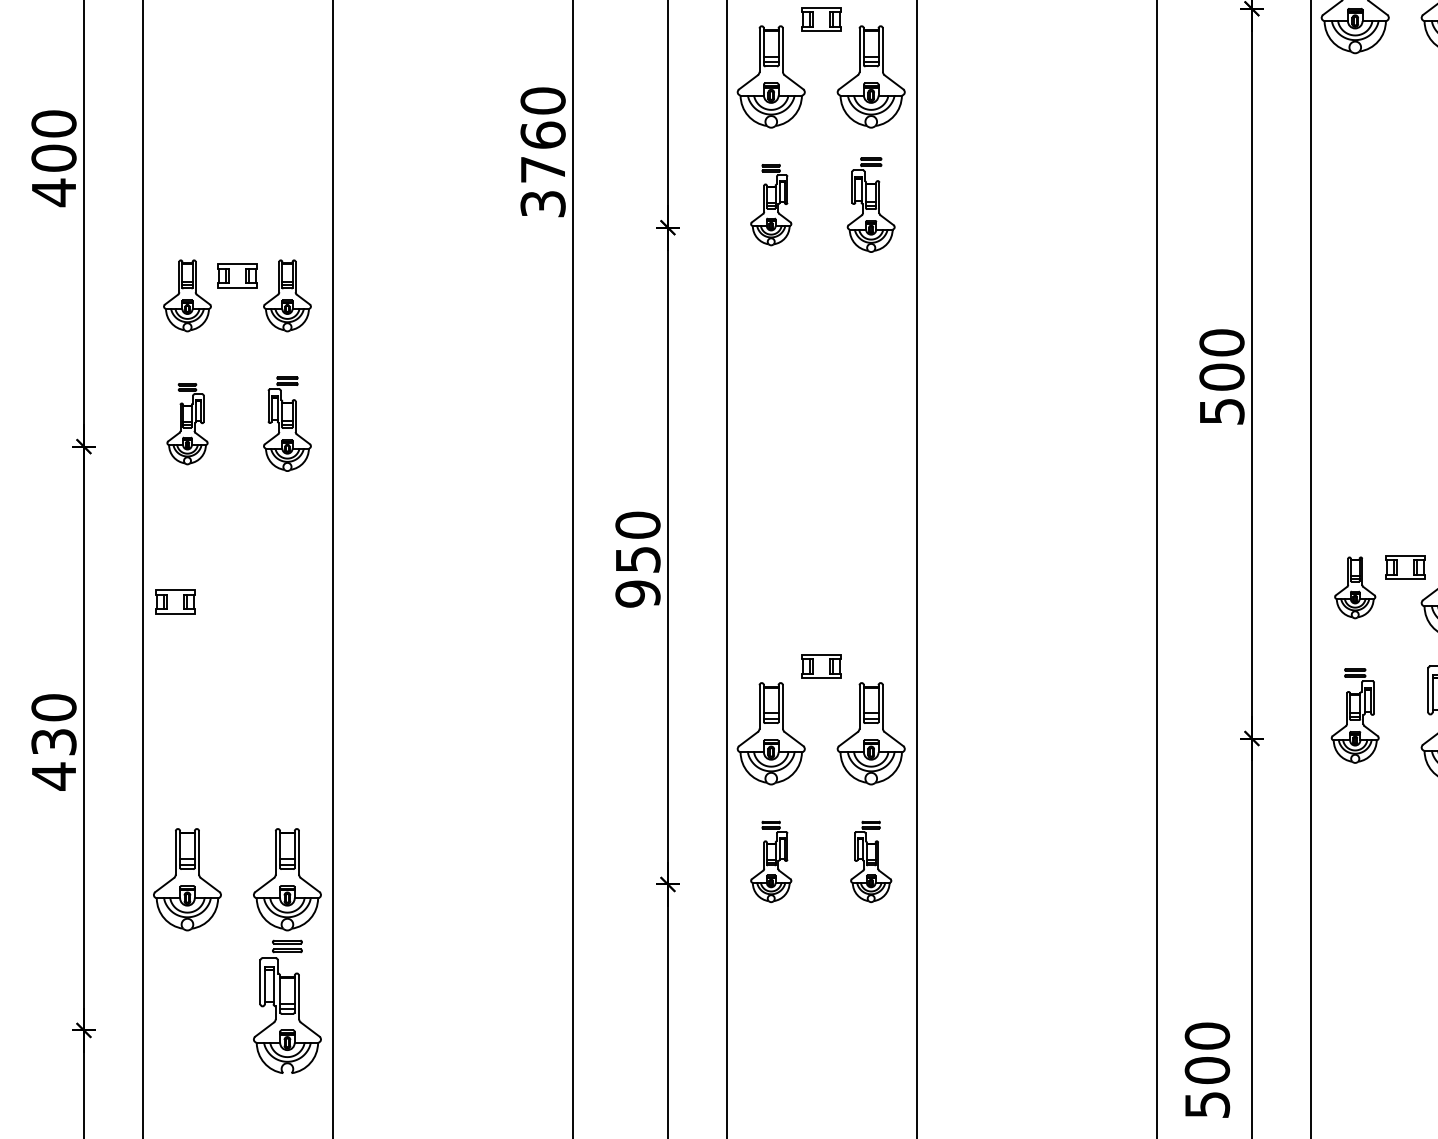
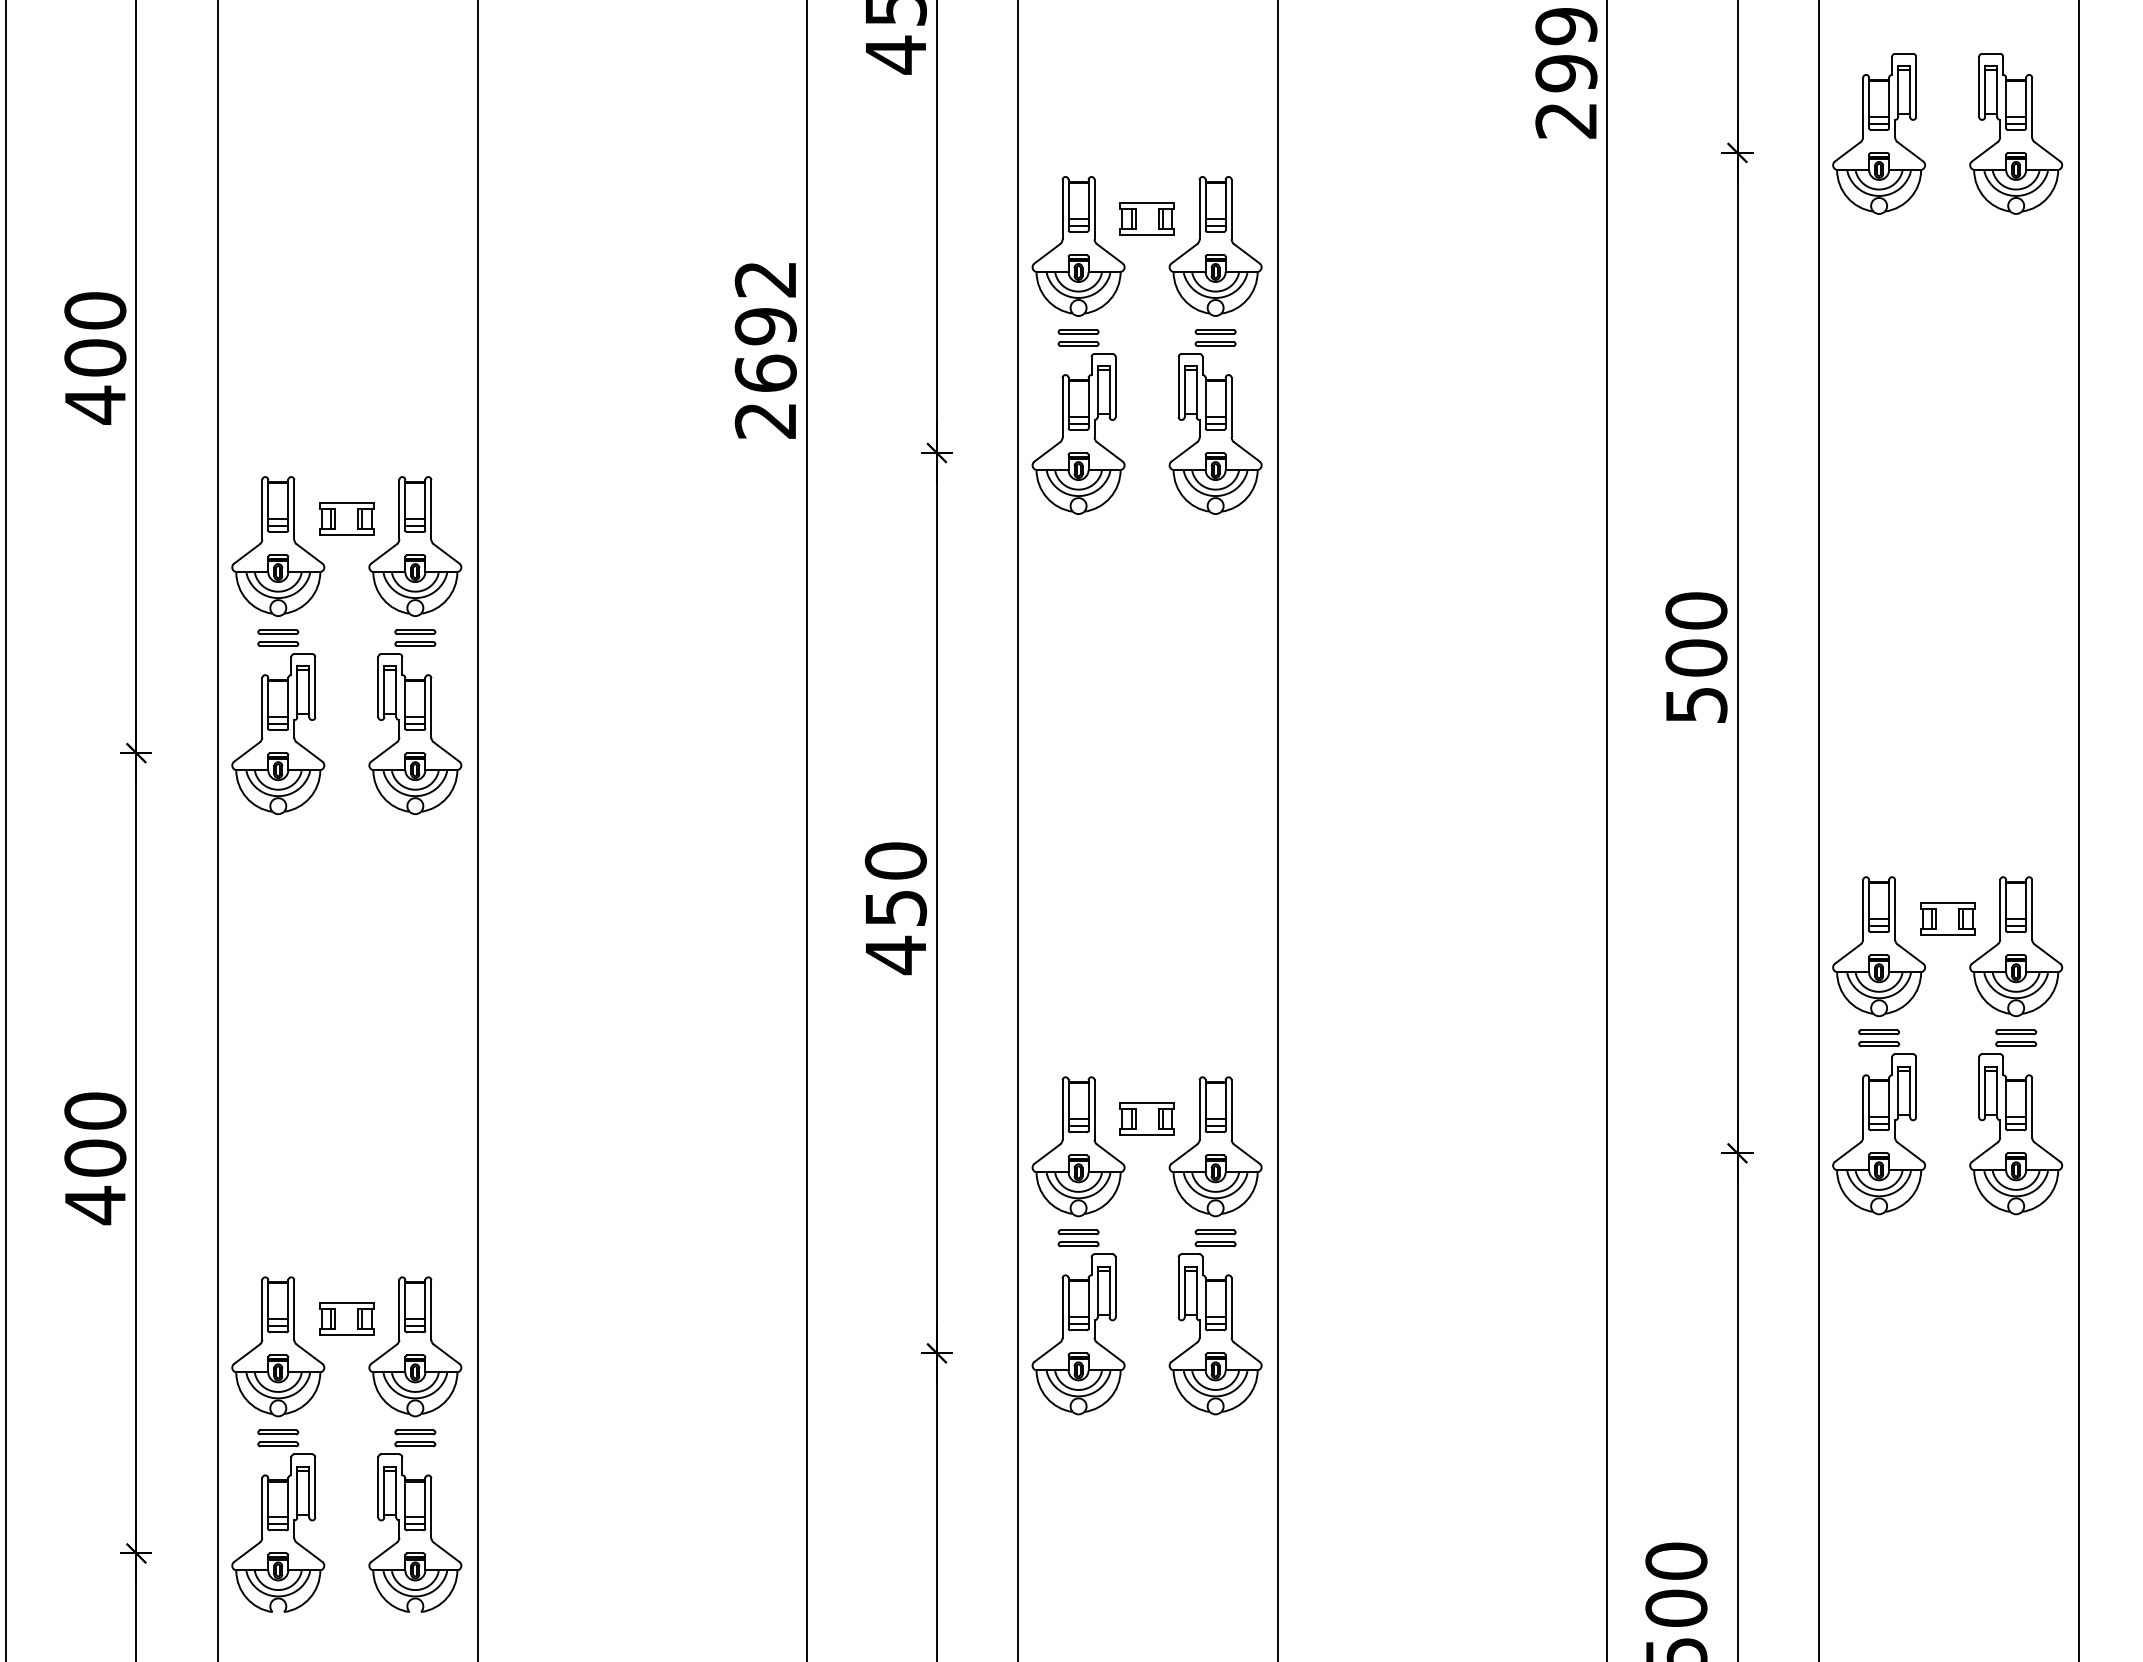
part: (820, 19) -> (1146, 218), moved
text: (542, 152) -> (765, 349), 3760 -> 2692
part: (771, 204) -> (1078, 421), size x1.67
part: (871, 204) -> (1215, 421), size x1.43
part: (187, 295) -> (278, 546), size x1.43
part: (287, 295) -> (415, 546), size x1.43
part: (187, 424) -> (278, 722), size x1.67
part: (287, 424) -> (415, 722), size x1.43
part: (1354, 587) -> (1878, 946), size x1.67
text: (637, 594) -> (895, 955), 950 -> 450
part: (175, 601) -> (346, 1318), moved
part: (820, 665) -> (1146, 1118), moved
part: (1354, 716) -> (1878, 1122), size x1.43
text: (54, 741) -> (95, 1157), 430 -> 400
part: (771, 861) -> (1078, 1322), size x1.67
part: (871, 861) -> (1215, 1322), size x1.67
part: (187, 1006) -> (278, 1520), added

